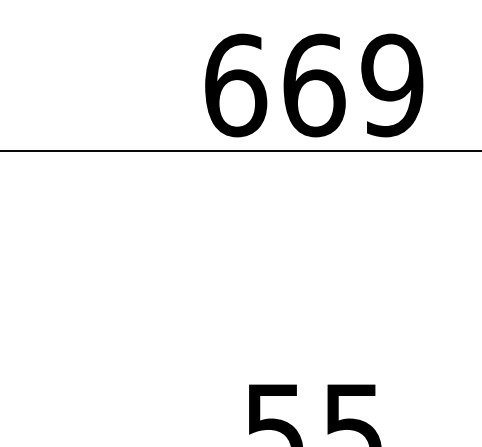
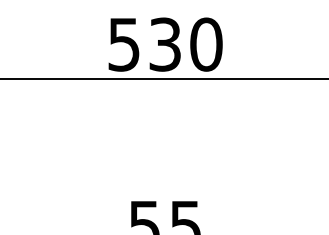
text: (314, 85) -> (165, 44), 669 -> 530

